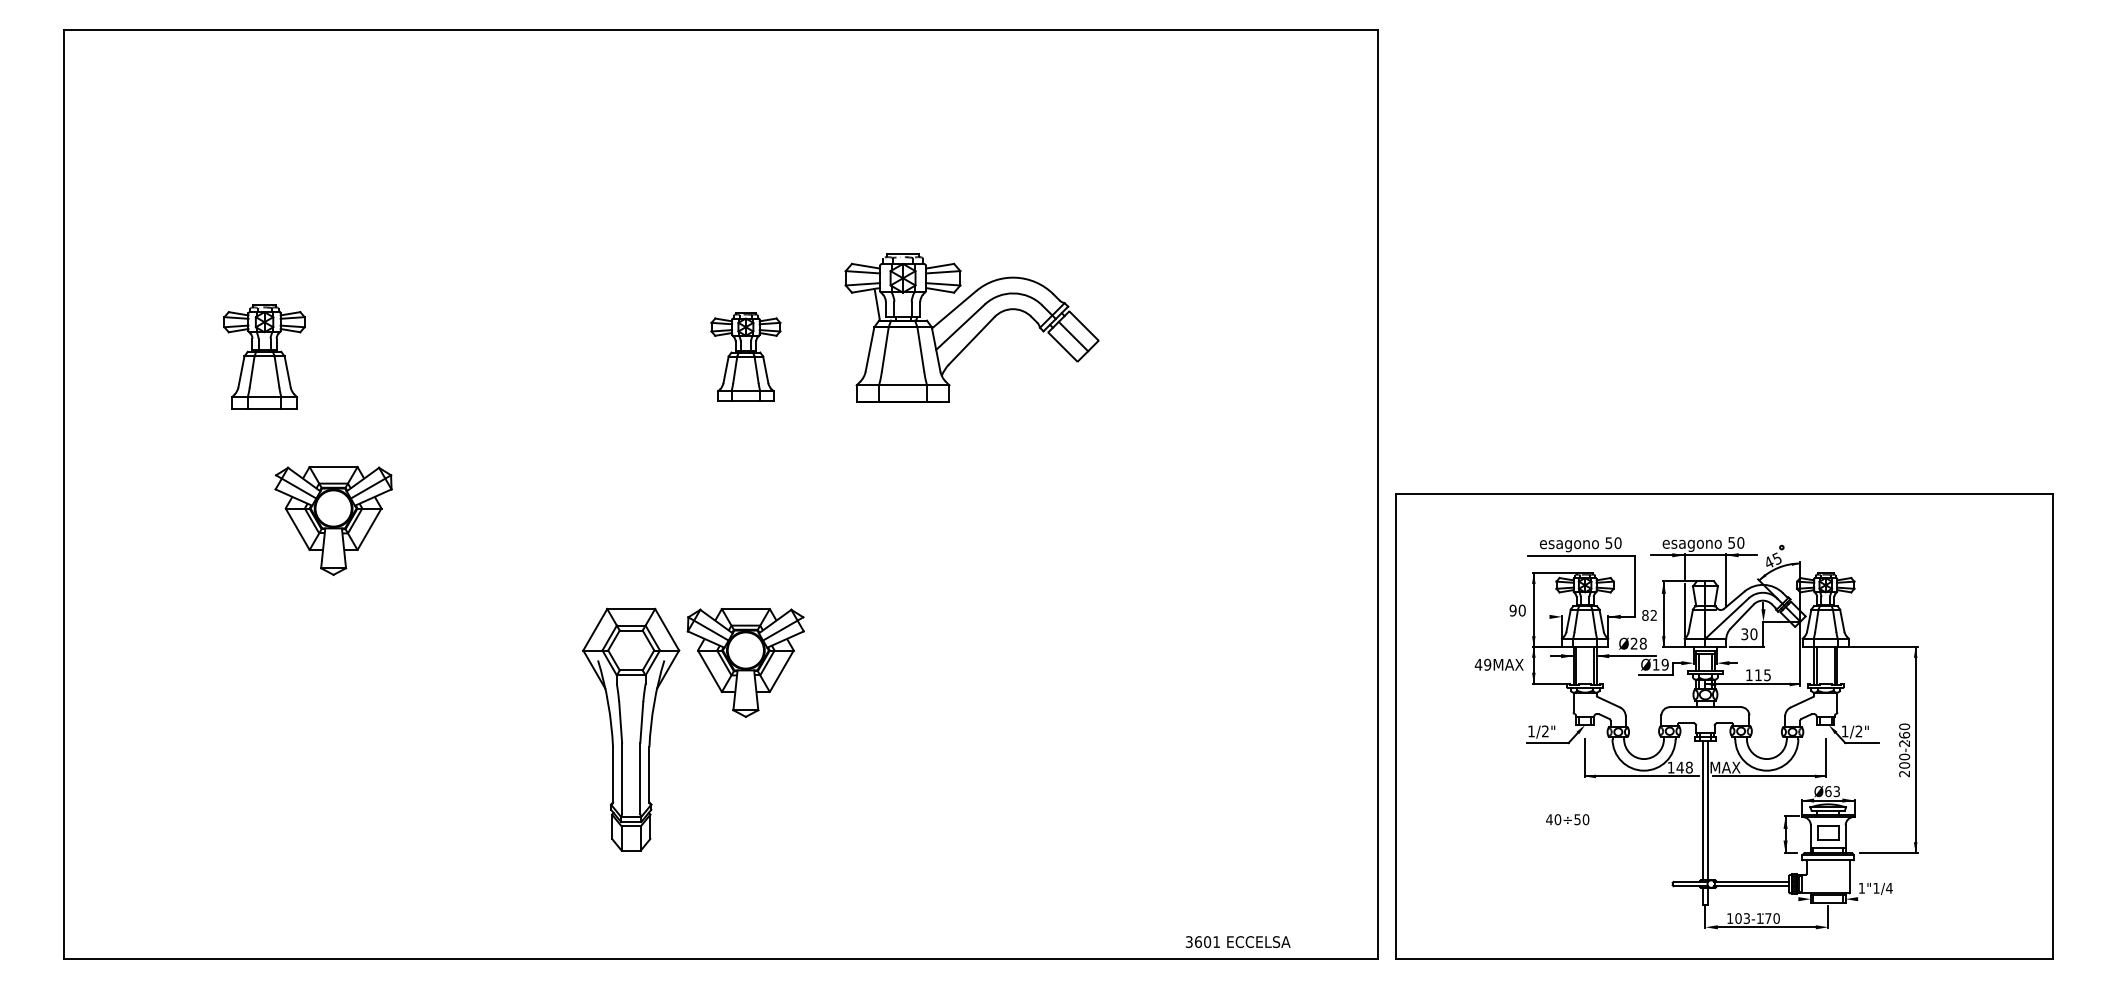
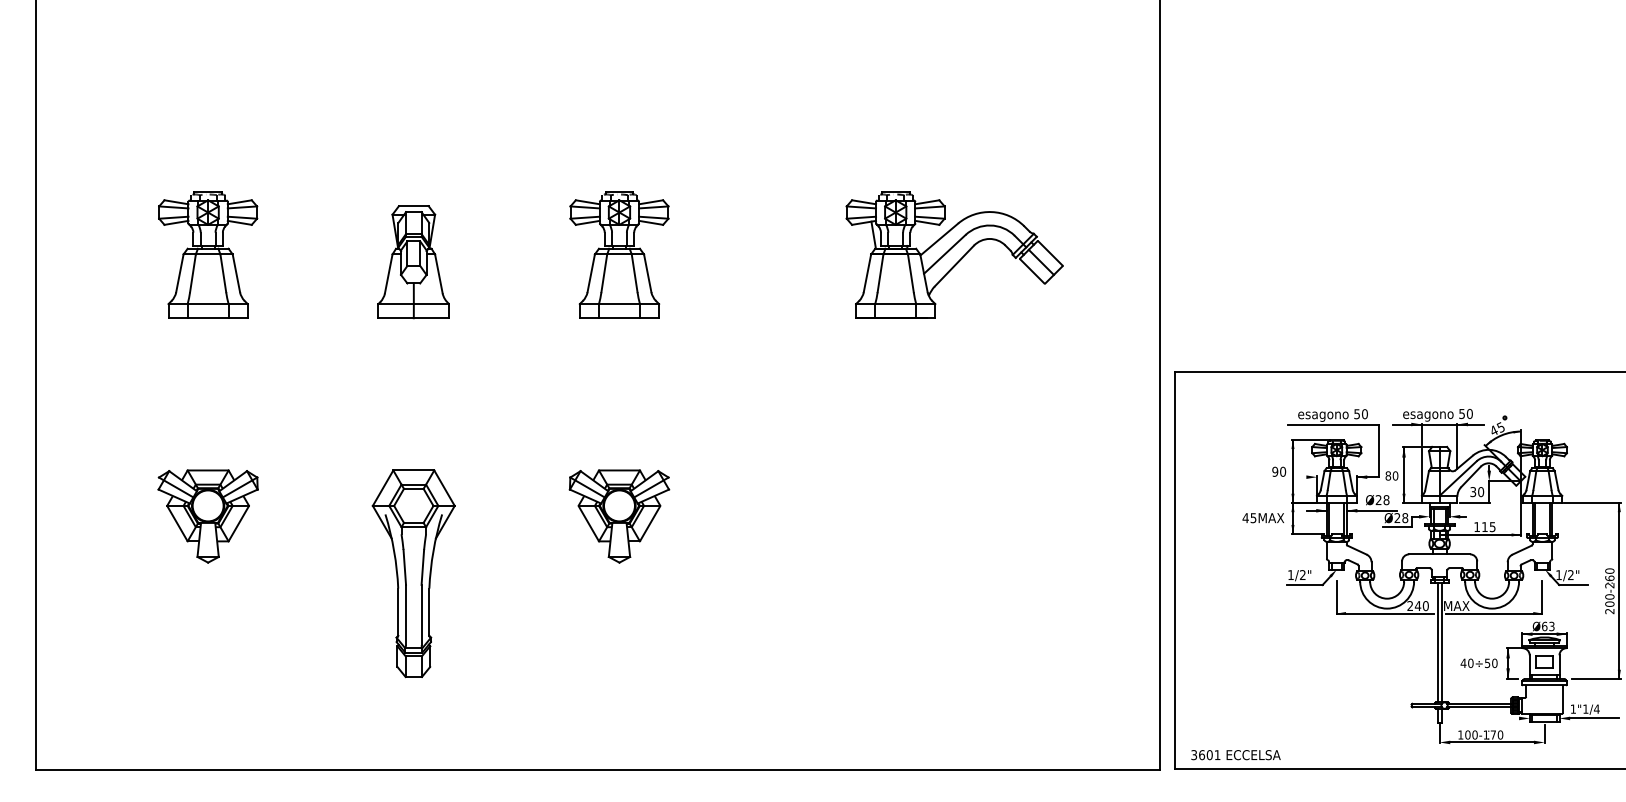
part: (971, 327) -> (954, 254), moved
part: (264, 356) -> (208, 254), size x1.43
part: (745, 356) -> (619, 254), size x1.67
part: (504, 364) -> (413, 261), added
part: (333, 520) -> (208, 516), moved
text: (1653, 615) -> (1395, 475), 82 -> 80
text: (1487, 664) -> (1253, 517), 49MAX -> 45MAX
text: (1660, 664) -> (1401, 517), Ø19 -> Ø28
part: (631, 729) -> (414, 573), moved
text: (1679, 767) -> (1417, 605), 148 -> 240
text: (1567, 819) -> (1478, 663), moved
line: (1886, 899) -> (1594, 718), added
text: (1746, 918) -> (1474, 734), 103-170 -> 100-170
text: (1237, 941) -> (1235, 754), moved

